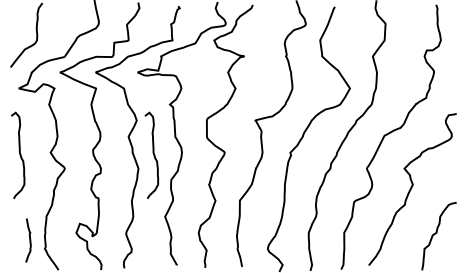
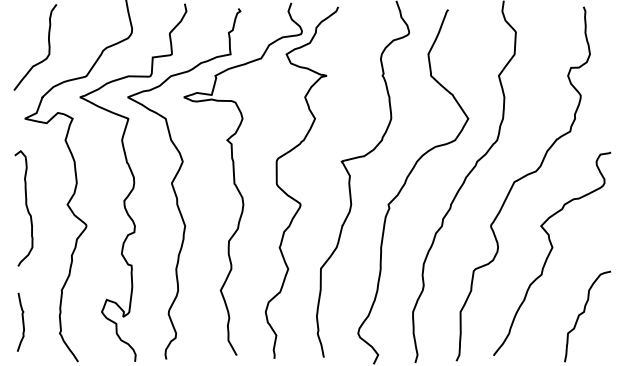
curve: (152, 154) -> (204, 206), removed
curve: (29, 239) -> (22, 321), moved

